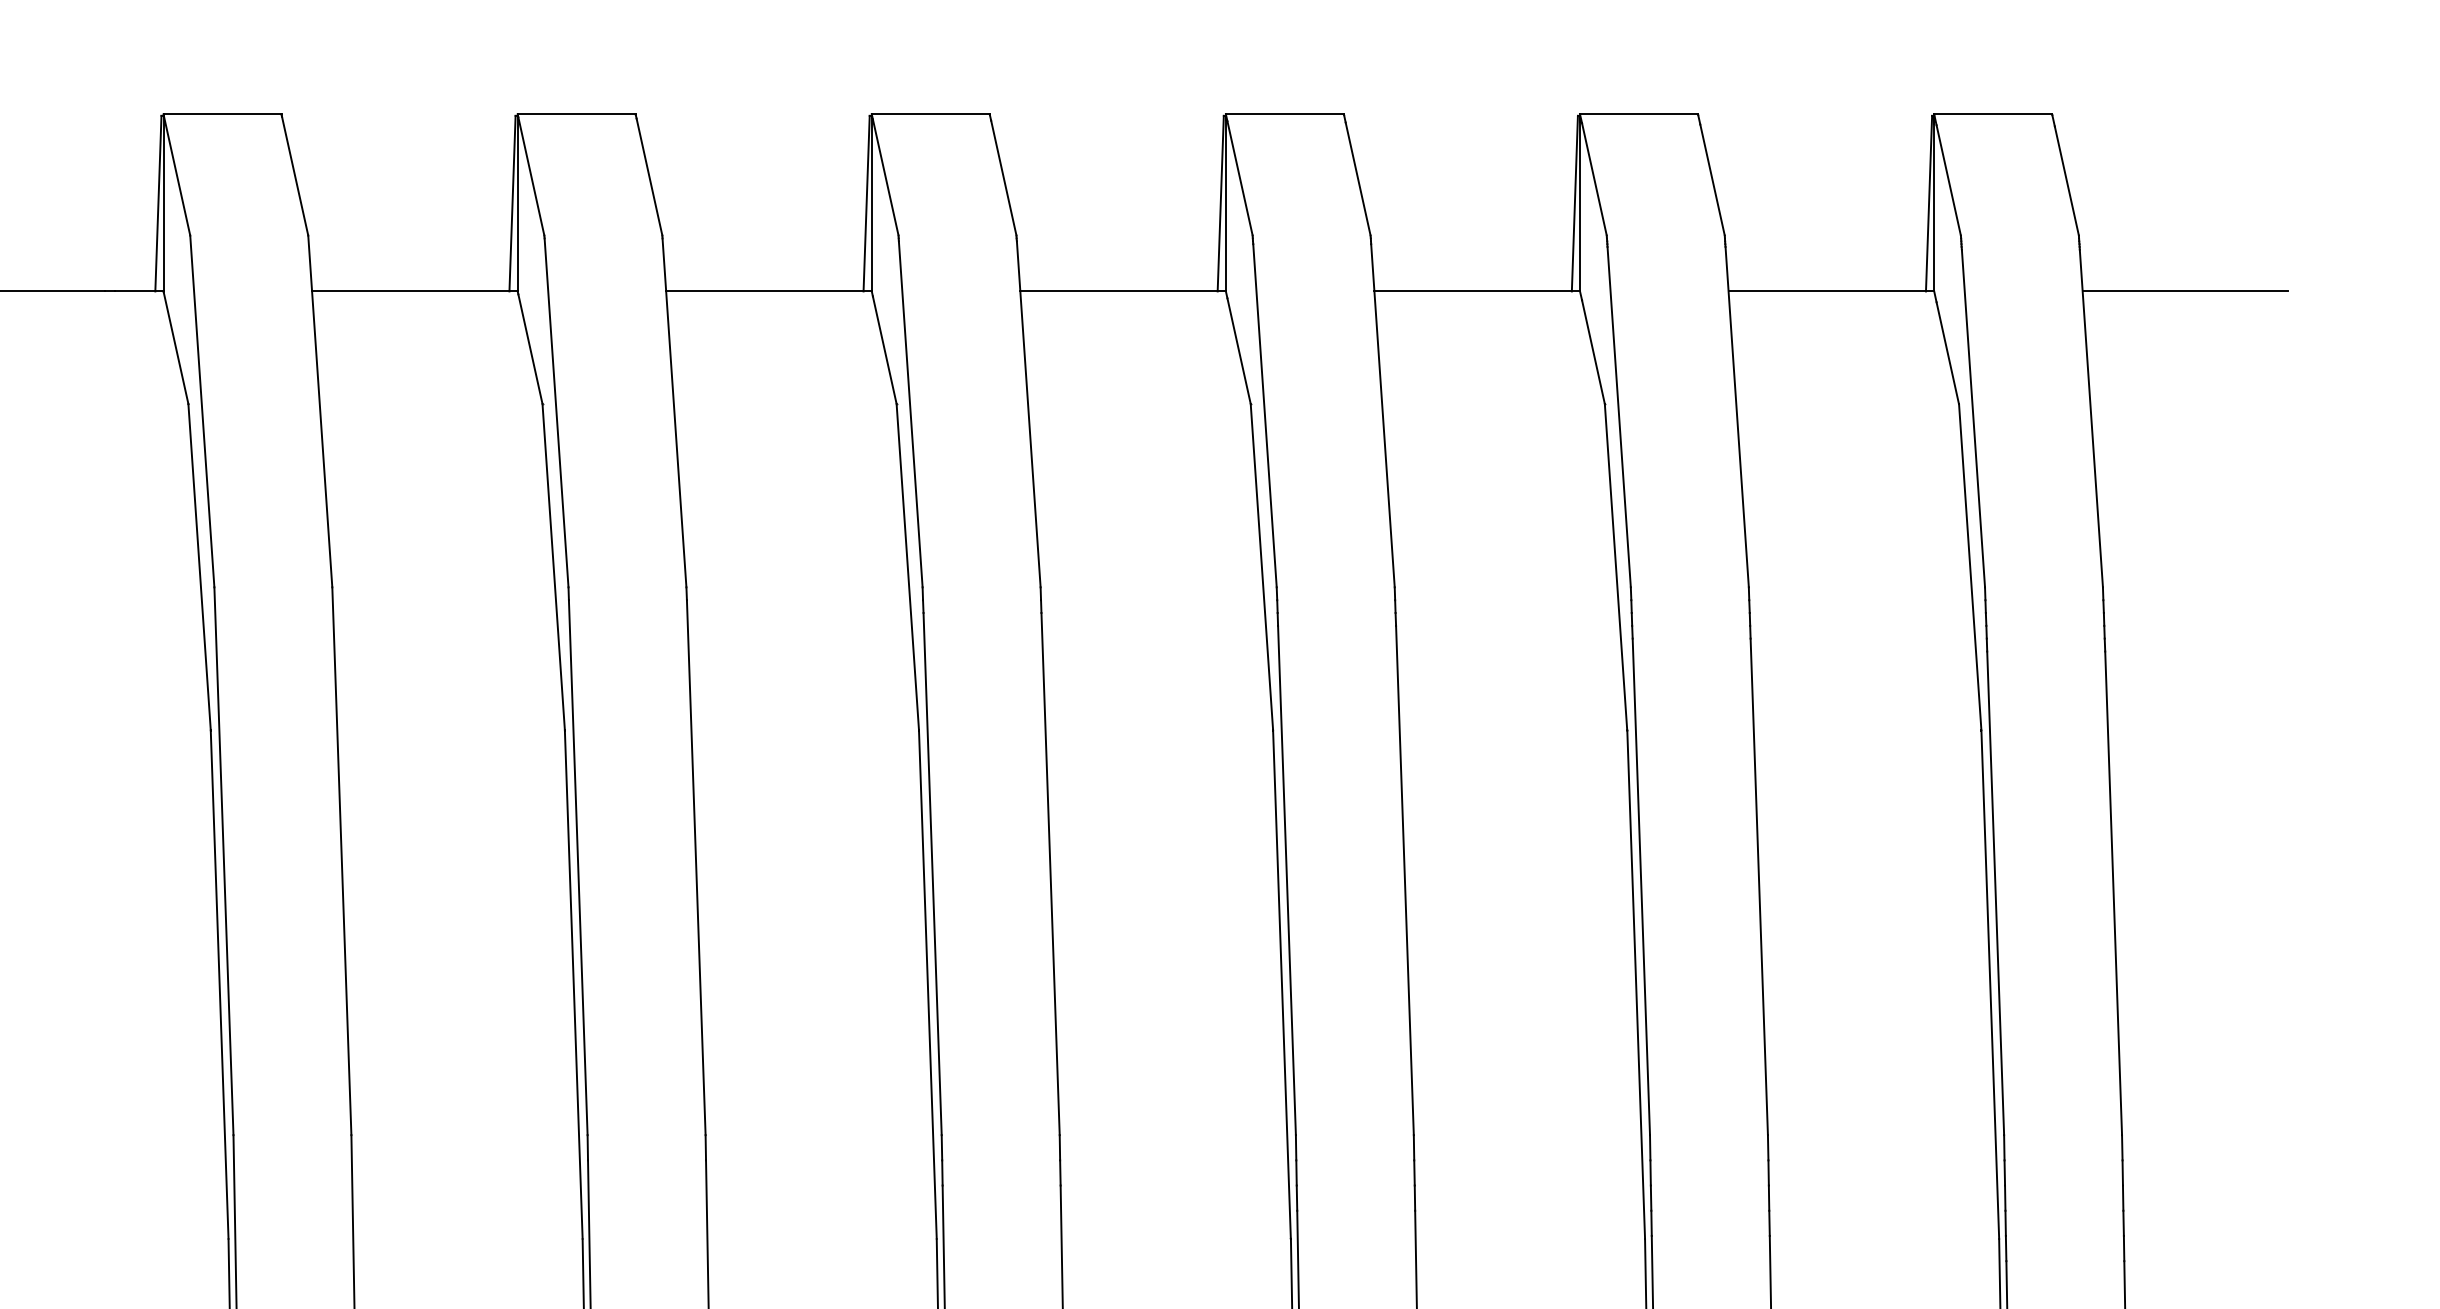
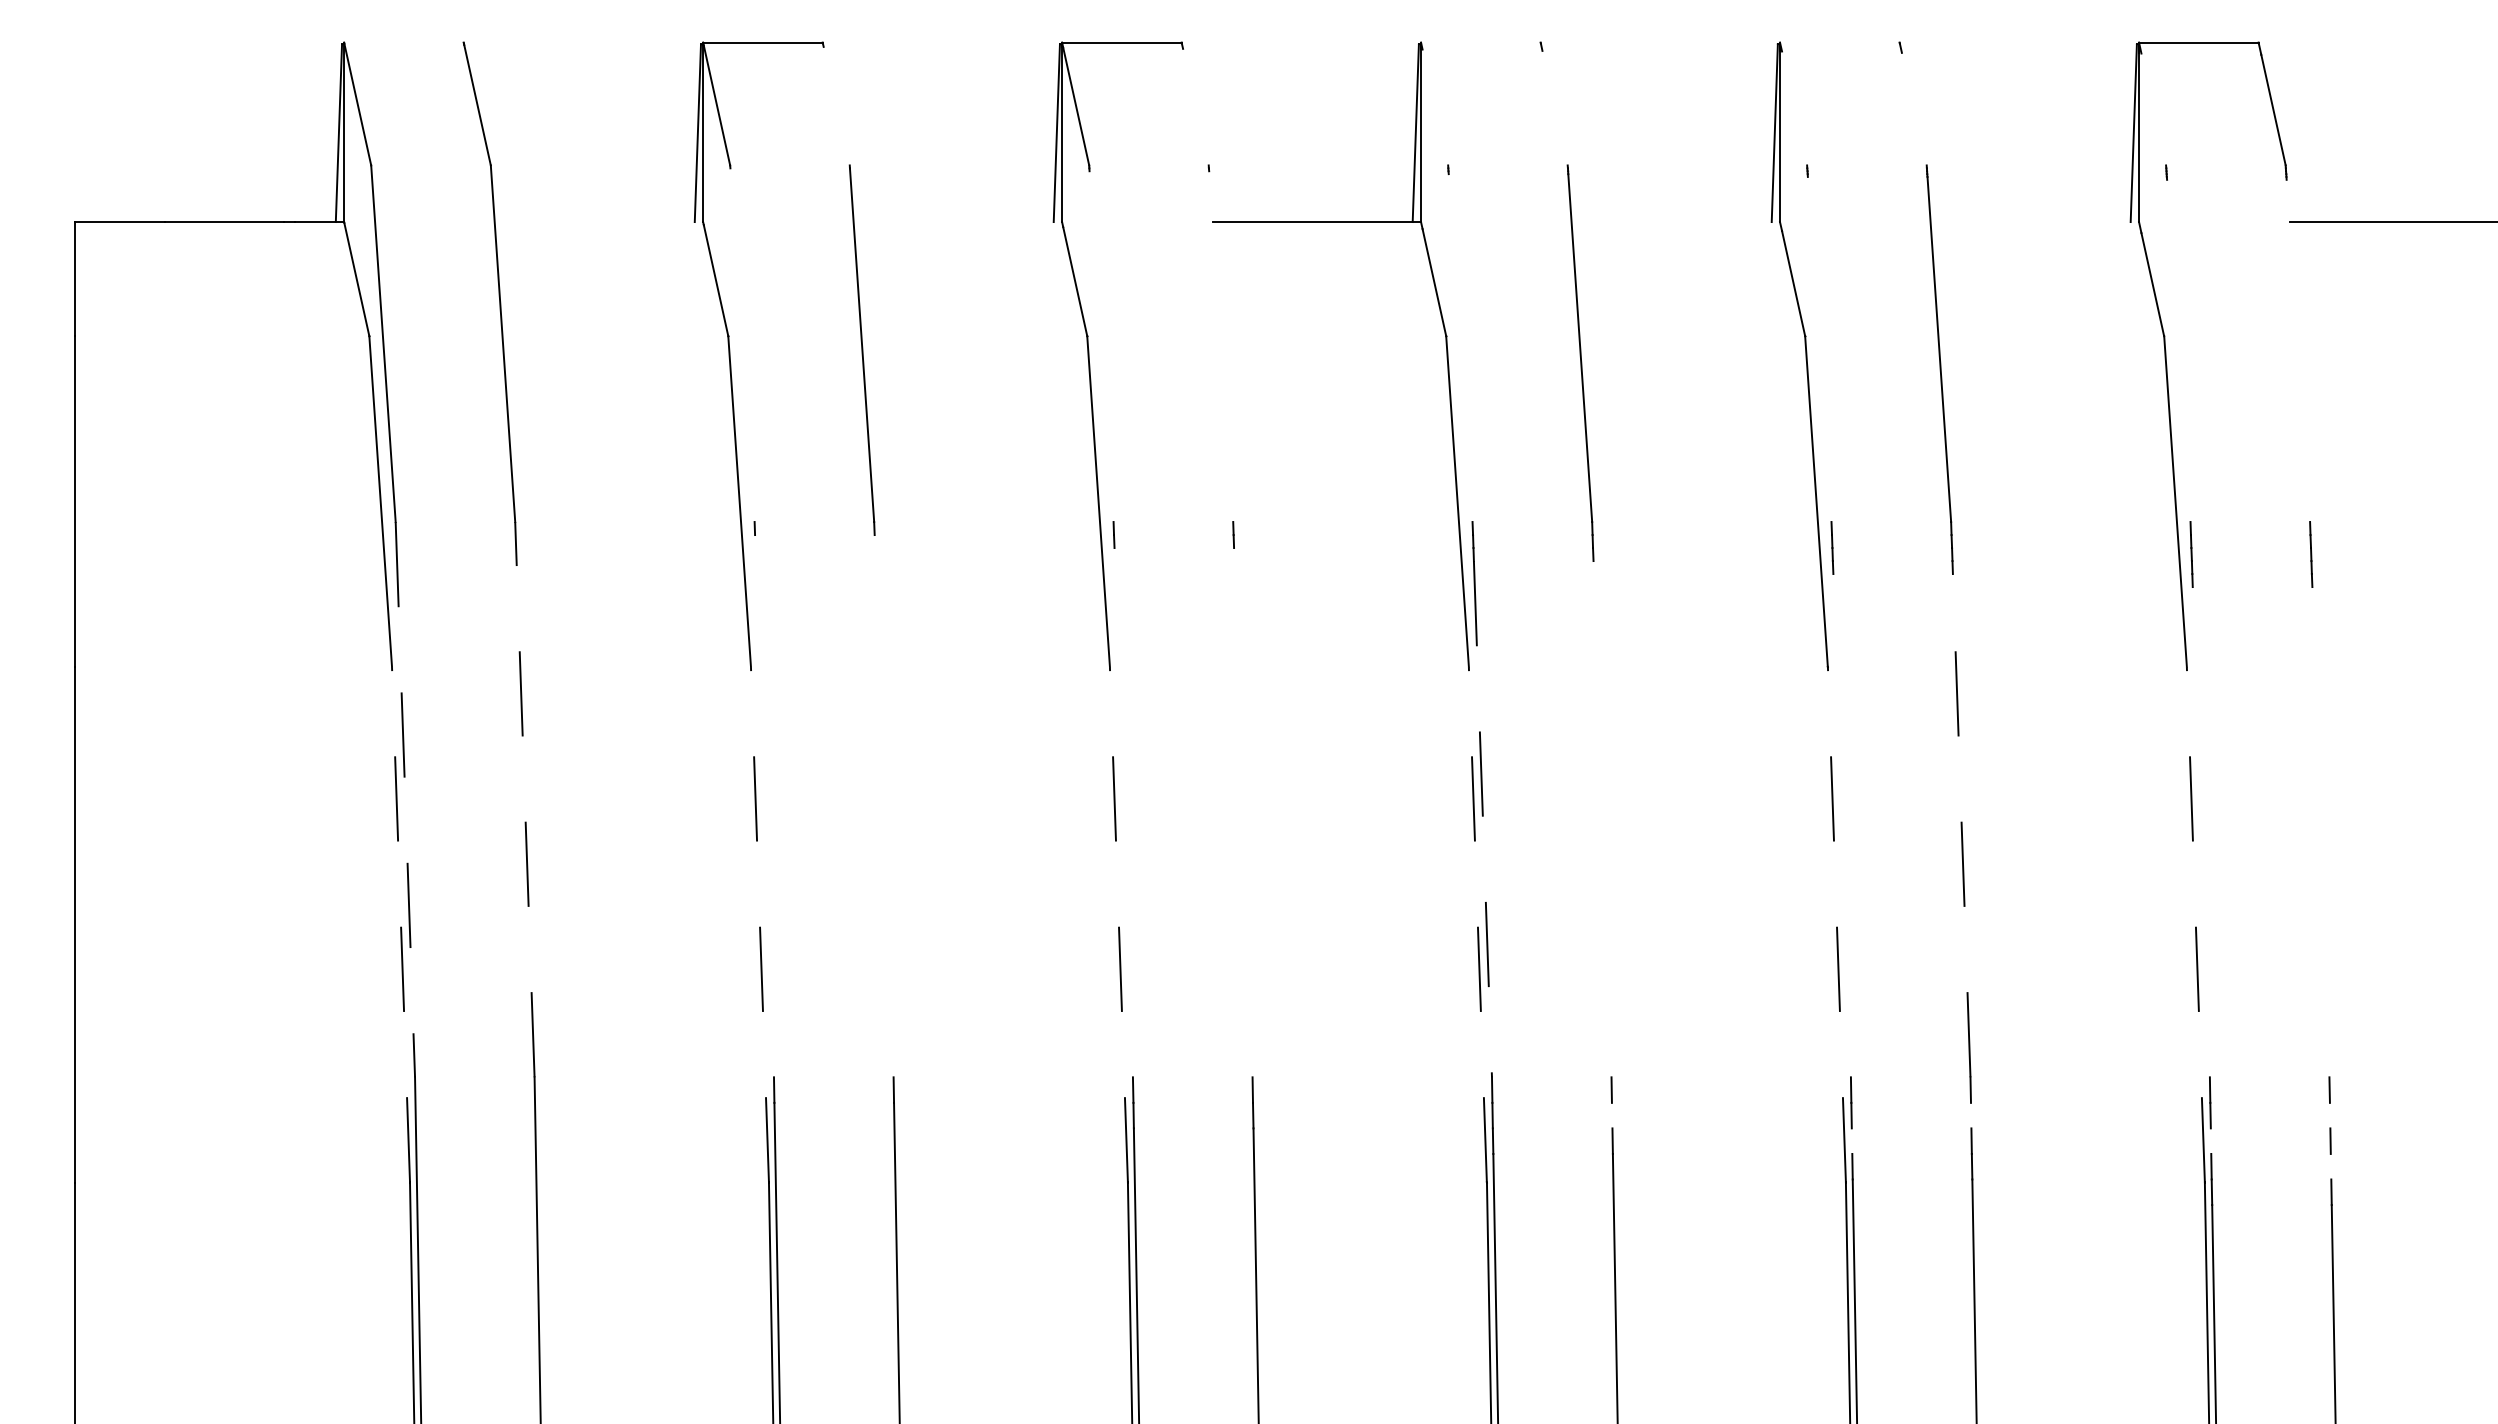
line: (222, 114) -> (403, 42), removed
line: (1284, 114) -> (1480, 42), removed
line: (1638, 114) -> (1839, 42), removed
line: (649, 176) -> (836, 105), removed
line: (1003, 177) -> (1195, 106), removed
line: (1240, 178) -> (1435, 107), removed
line: (1357, 178) -> (1554, 107), removed
line: (1594, 179) -> (1794, 108), removed
line: (1711, 179) -> (1913, 108), removed
line: (1948, 180) -> (2153, 109), removed
line: (414, 291) -> (598, 222), removed
line: (768, 291) -> (957, 222), removed
line: (1476, 291) -> (1675, 222), removed
line: (1831, 291) -> (2034, 222), removed
line: (556, 413) -> (742, 345), removed
line: (910, 414) -> (1101, 346), removed
line: (1029, 414) -> (1221, 346), removed
line: (1264, 416) -> (1460, 348), removed
line: (1618, 417) -> (1819, 349), removed
line: (1973, 418) -> (2178, 350), removed
line: (2091, 418) -> (2298, 350), removed
line: (224, 861) -> (405, 799), solid -> dashed
line: (341, 861) -> (524, 799), solid -> dashed
line: (578, 867) -> (764, 806), removed
line: (695, 867) -> (883, 806), removed
line: (932, 873) -> (1123, 812), removed
line: (1050, 873) -> (1243, 812), removed
line: (1286, 880) -> (1482, 819), solid -> dashed
line: (1404, 880) -> (1602, 819), removed
line: (1640, 886) -> (1841, 825), removed
line: (1759, 886) -> (1961, 825), solid -> dashed
line: (1994, 893) -> (2200, 832), removed
line: (2113, 893) -> (2320, 832), removed
line: (220, 984) -> (401, 924), solid -> dashed
line: (573, 984) -> (759, 924), solid -> dashed
line: (927, 984) -> (1118, 924), solid -> dashed
line: (1281, 984) -> (1477, 924), solid -> dashed
line: (1635, 984) -> (1836, 924), solid -> dashed
line: (1989, 984) -> (2195, 924), solid -> dashed
line: (1413, 1172) -> (1611, 1115), removed
line: (1767, 1172) -> (1970, 1115), removed
line: (2122, 1172) -> (2329, 1115), removed
line: (1650, 1197) -> (1851, 1140), removed
line: (2004, 1197) -> (2210, 1140), removed
line: (2123, 1223) -> (2330, 1166), removed

